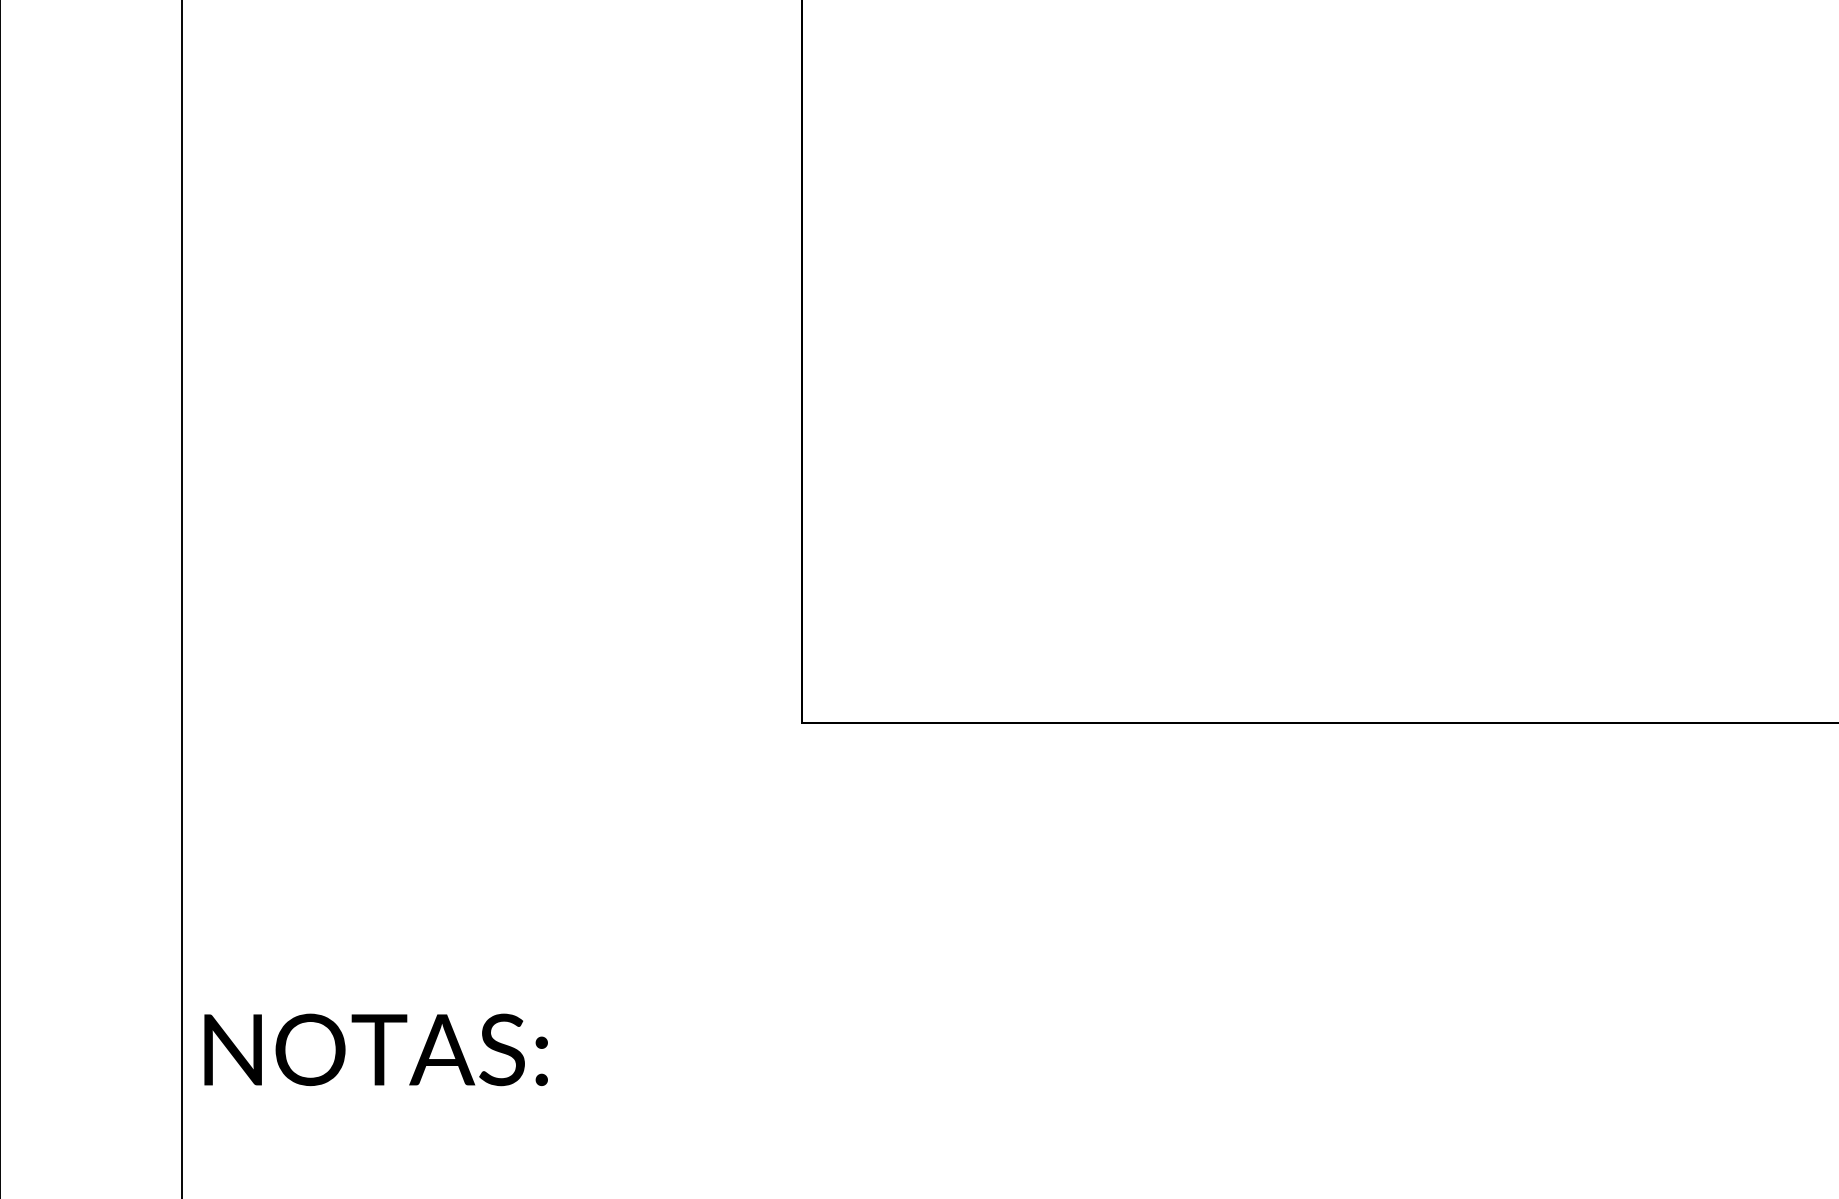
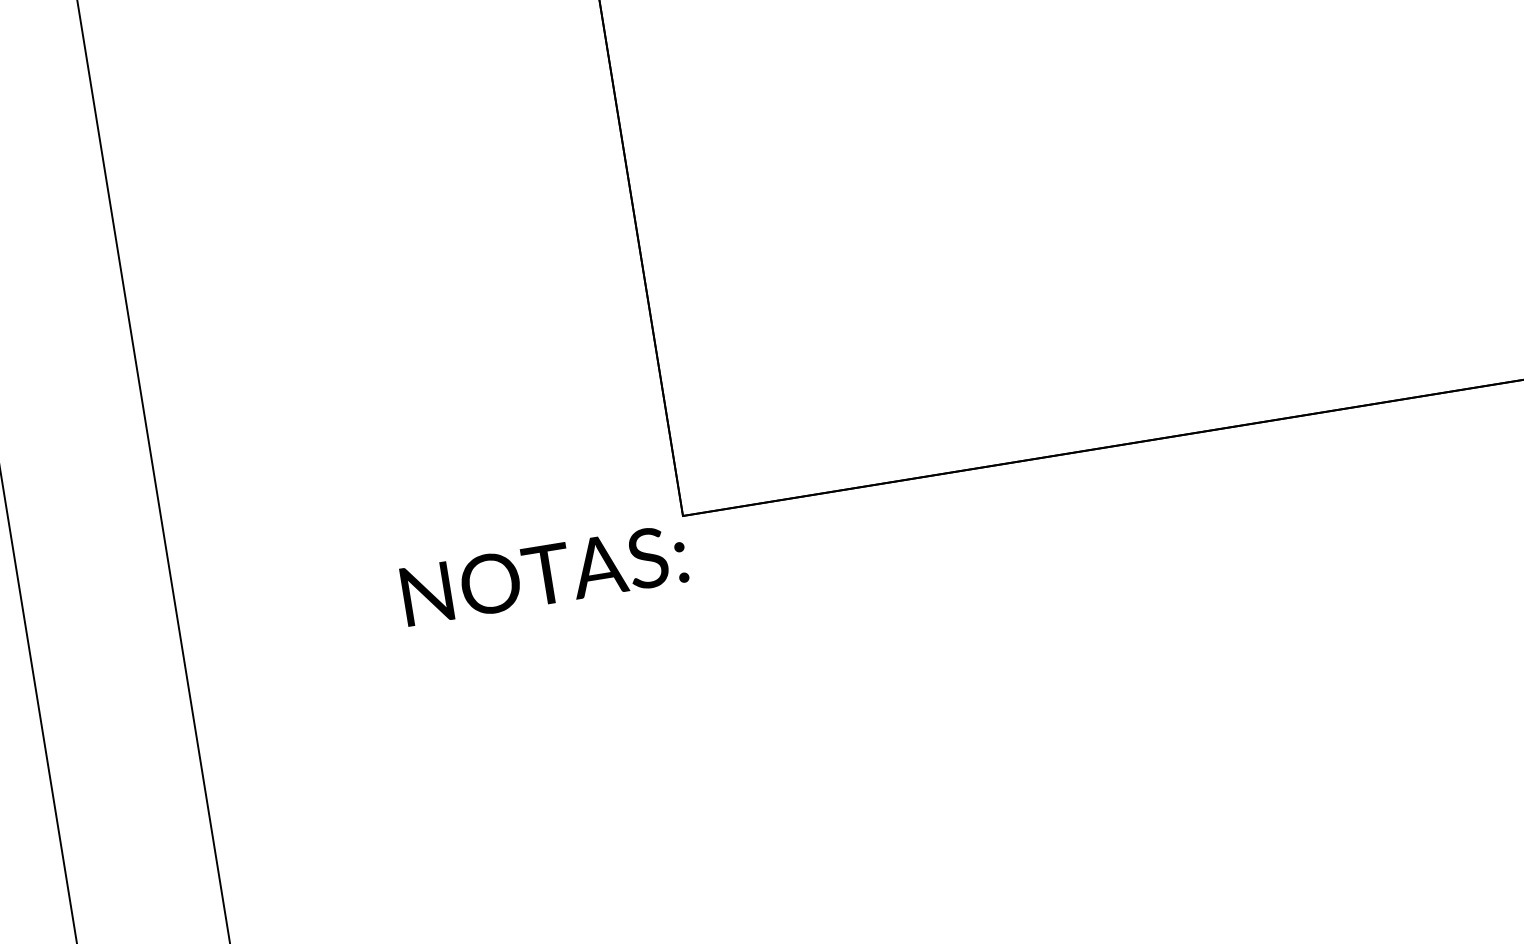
text: (375, 1049) -> (543, 574), moved

